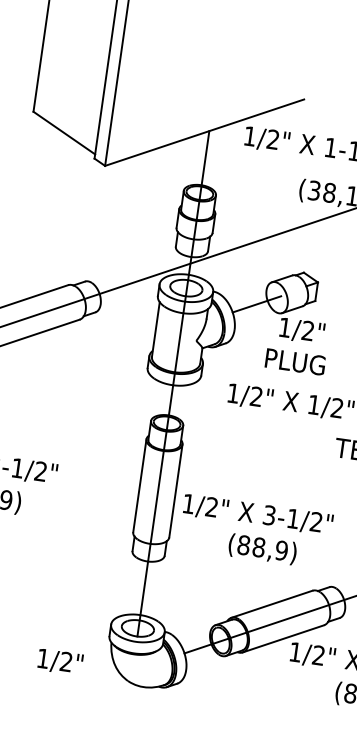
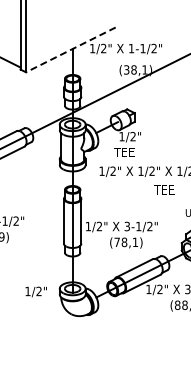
line: (203, 133) -> (70, 50), solid -> dashed
text: (294, 360) -> (128, 151), PLUG -> TEE
text: (263, 548) -> (126, 242), (88,9) -> (78,1)
text: (58, 660) -> (35, 291), moved

